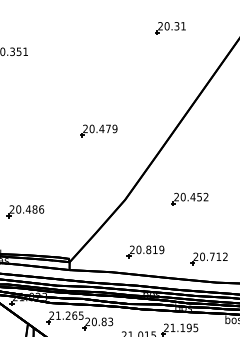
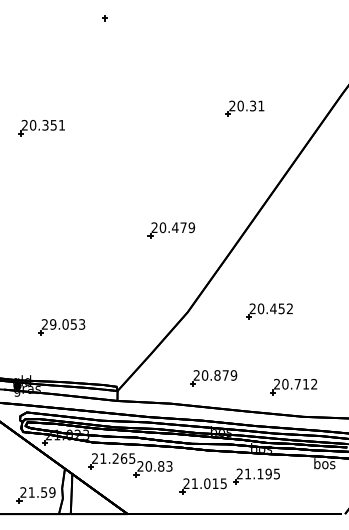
part: (170, 28) -> (244, 108), moved
part: (98, 131) -> (170, 230), moved
text: (30, 209) -> (67, 324), 20.486 -> 29.053
text: (155, 249) -> (225, 375), 20.819 -> 20.879

